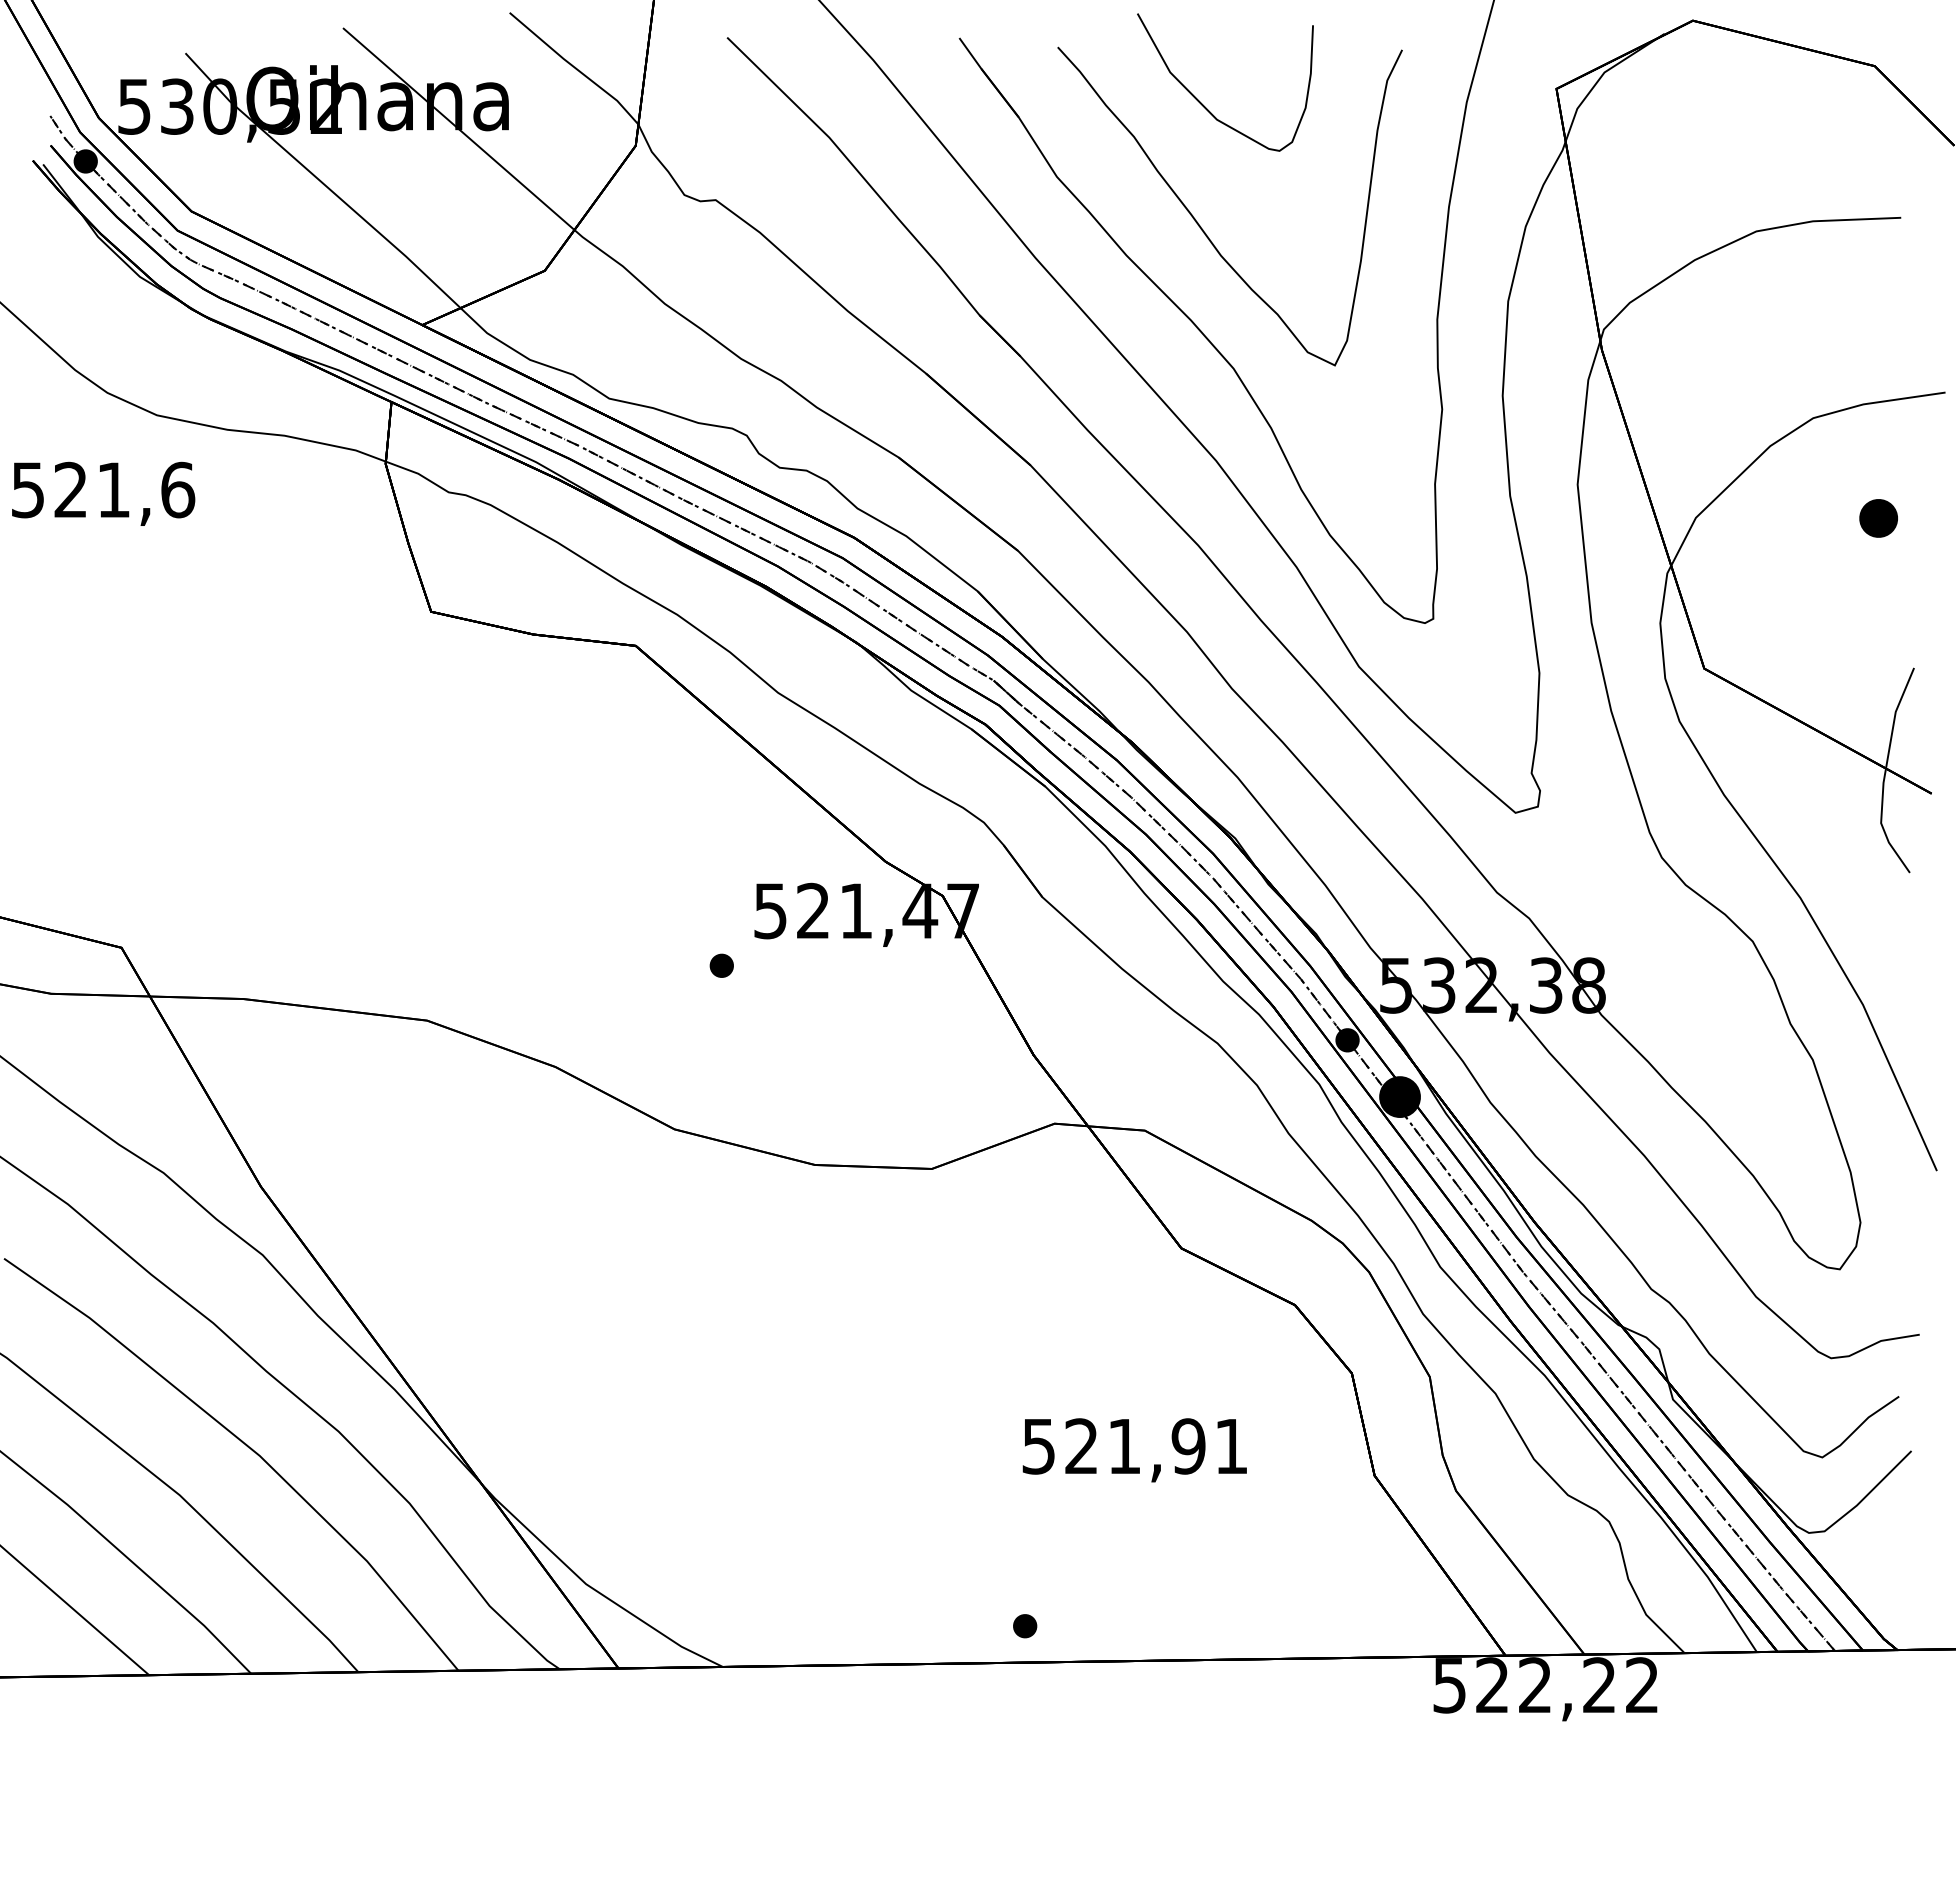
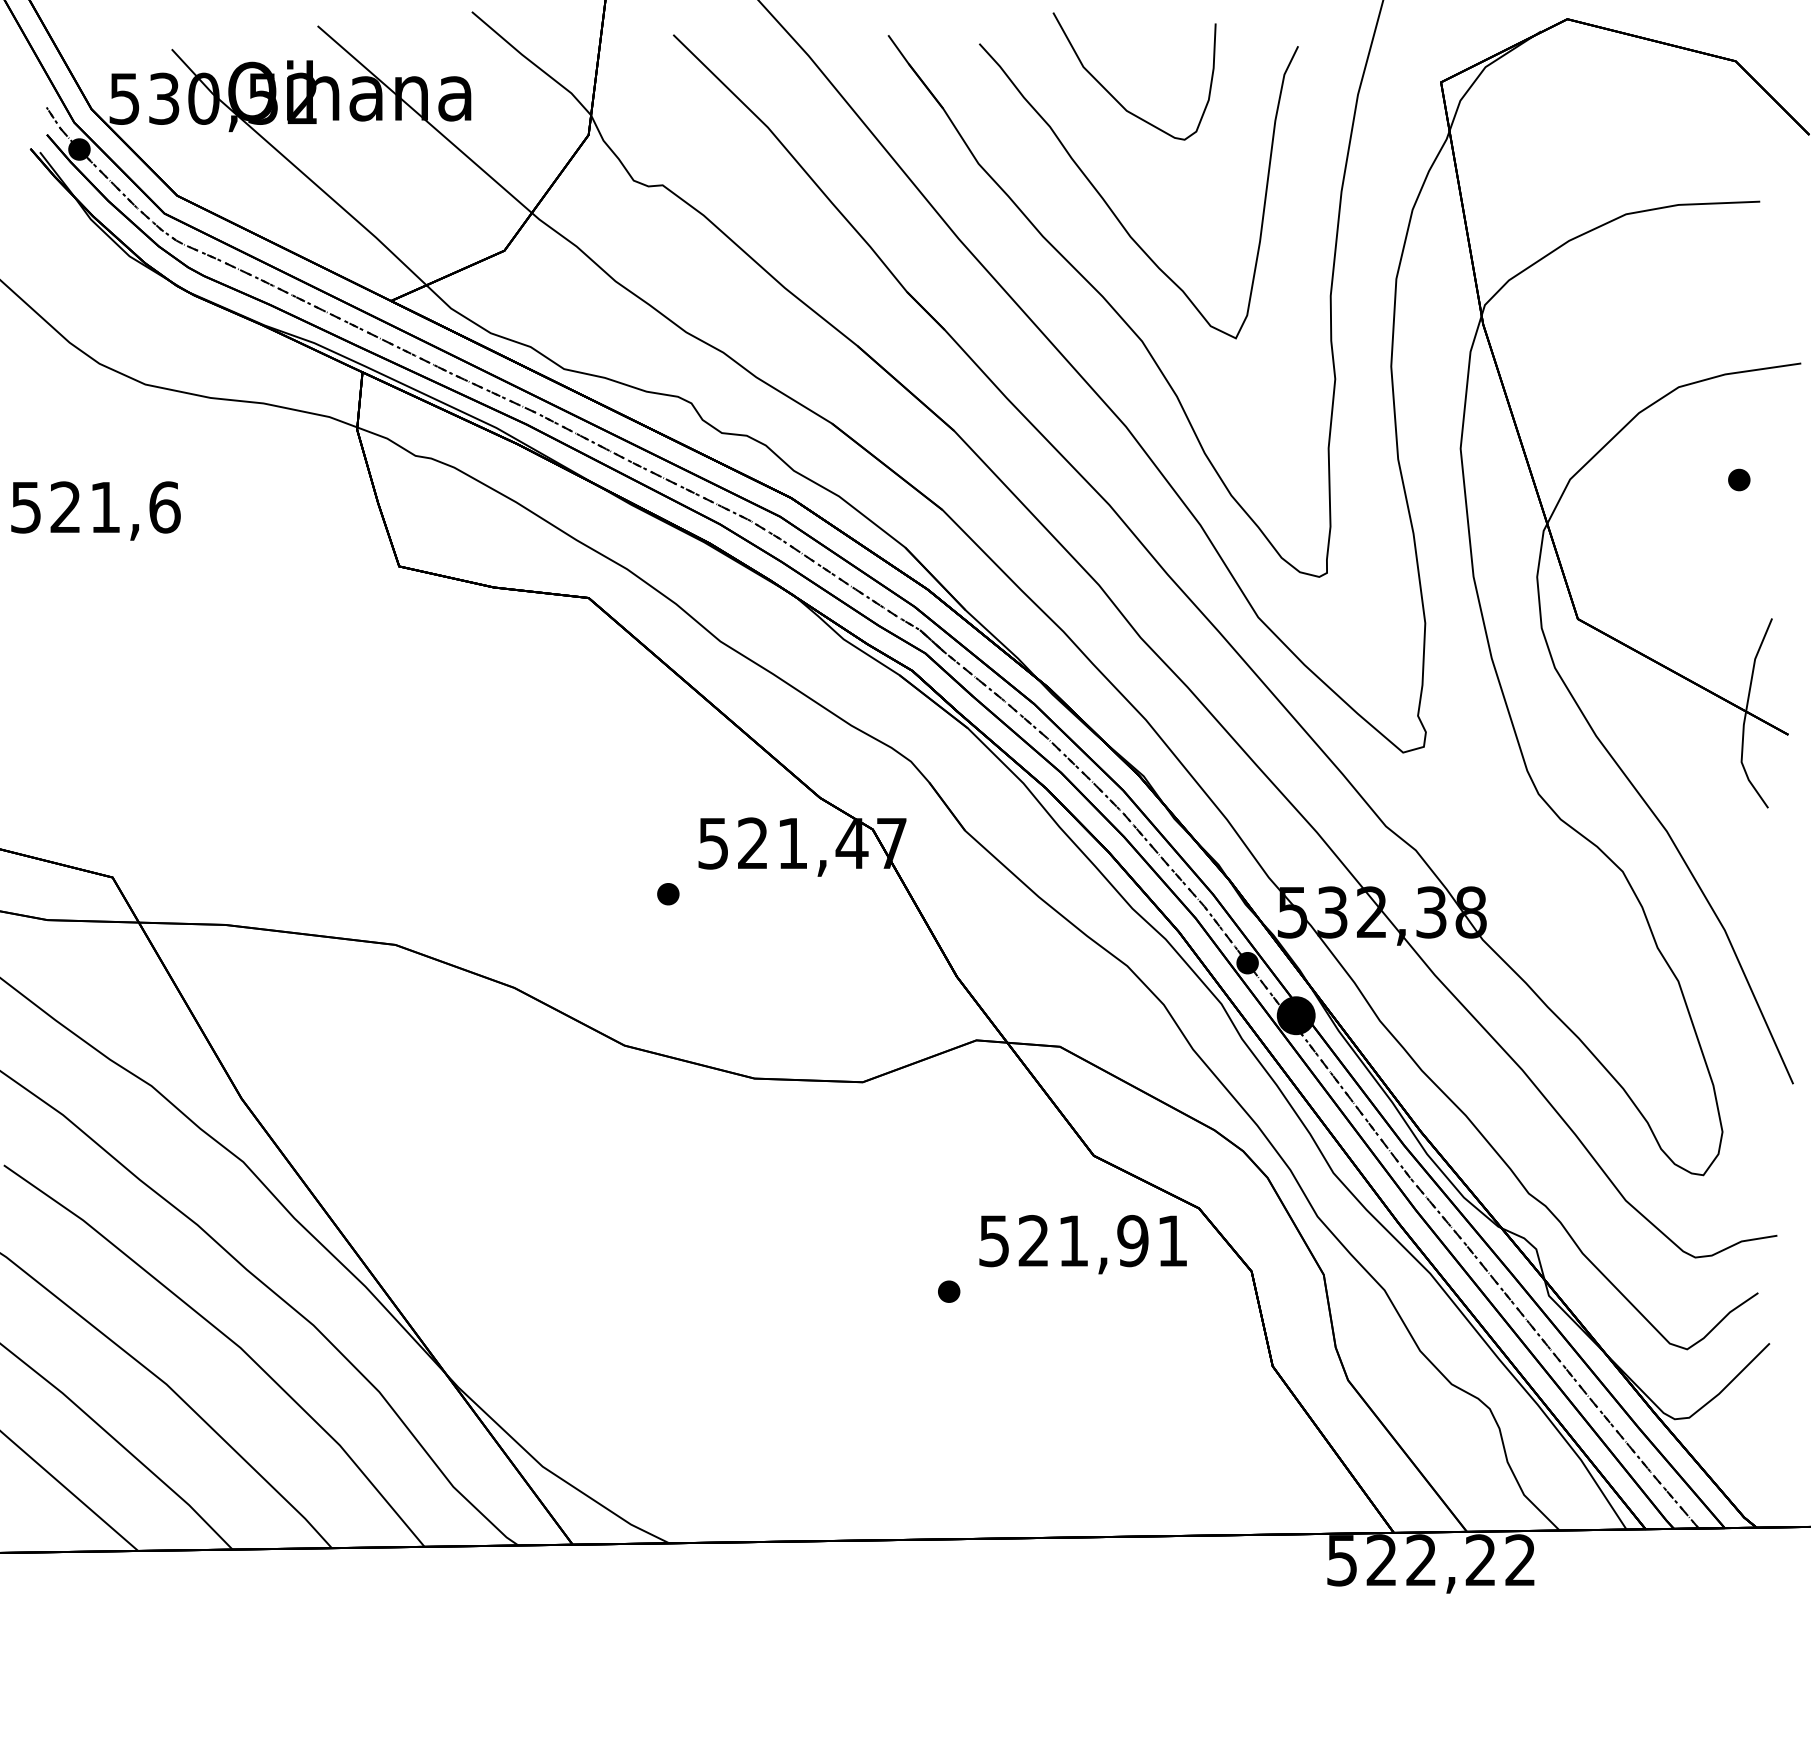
text: (103, 493) -> (95, 510), moved
part: (1878, 518) -> (1739, 480), size x0.62
text: (1134, 1450) -> (1082, 1244), moved
part: (1025, 1626) -> (949, 1291), moved

